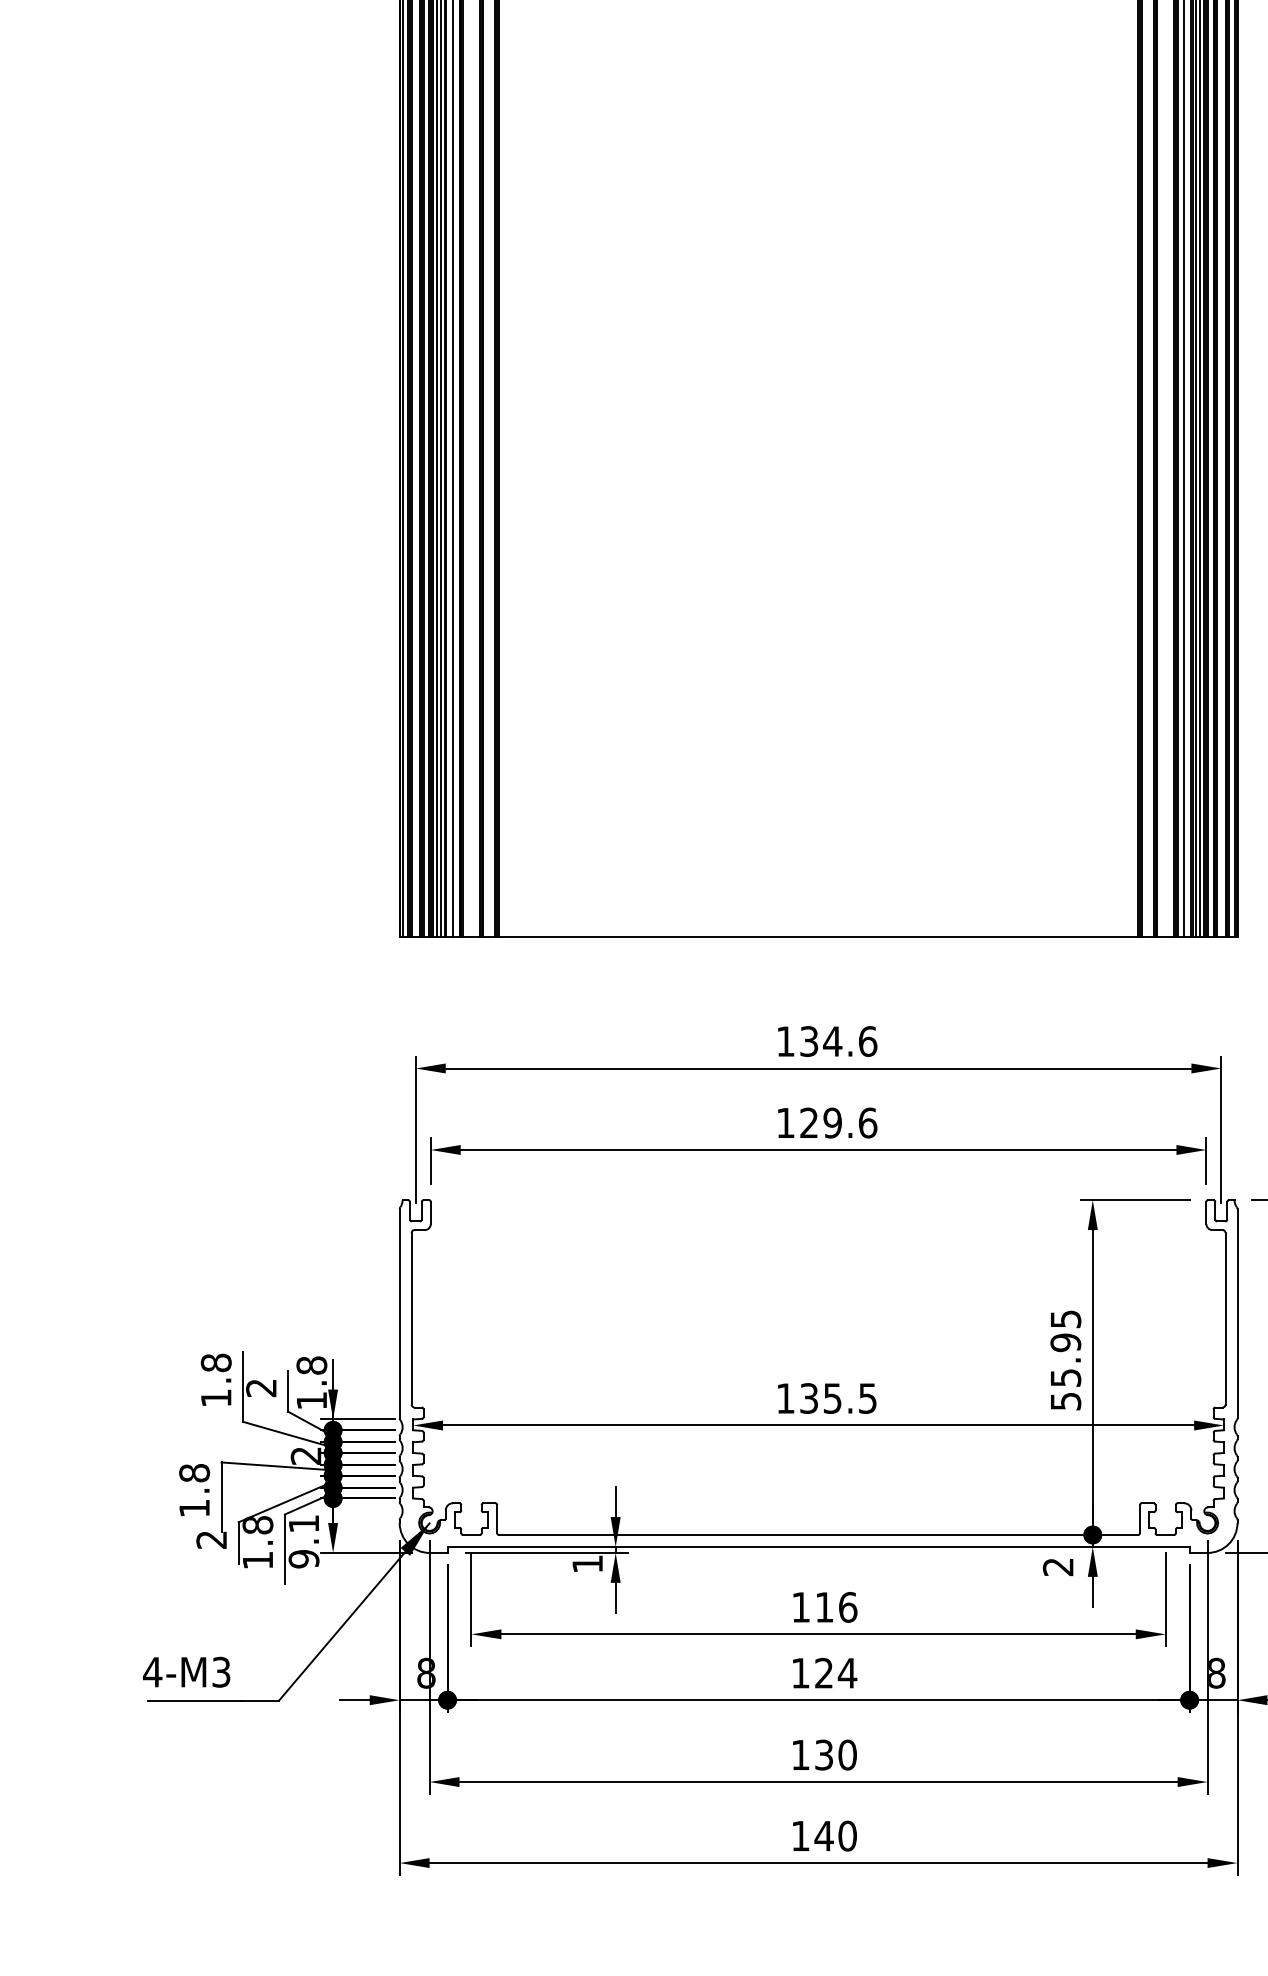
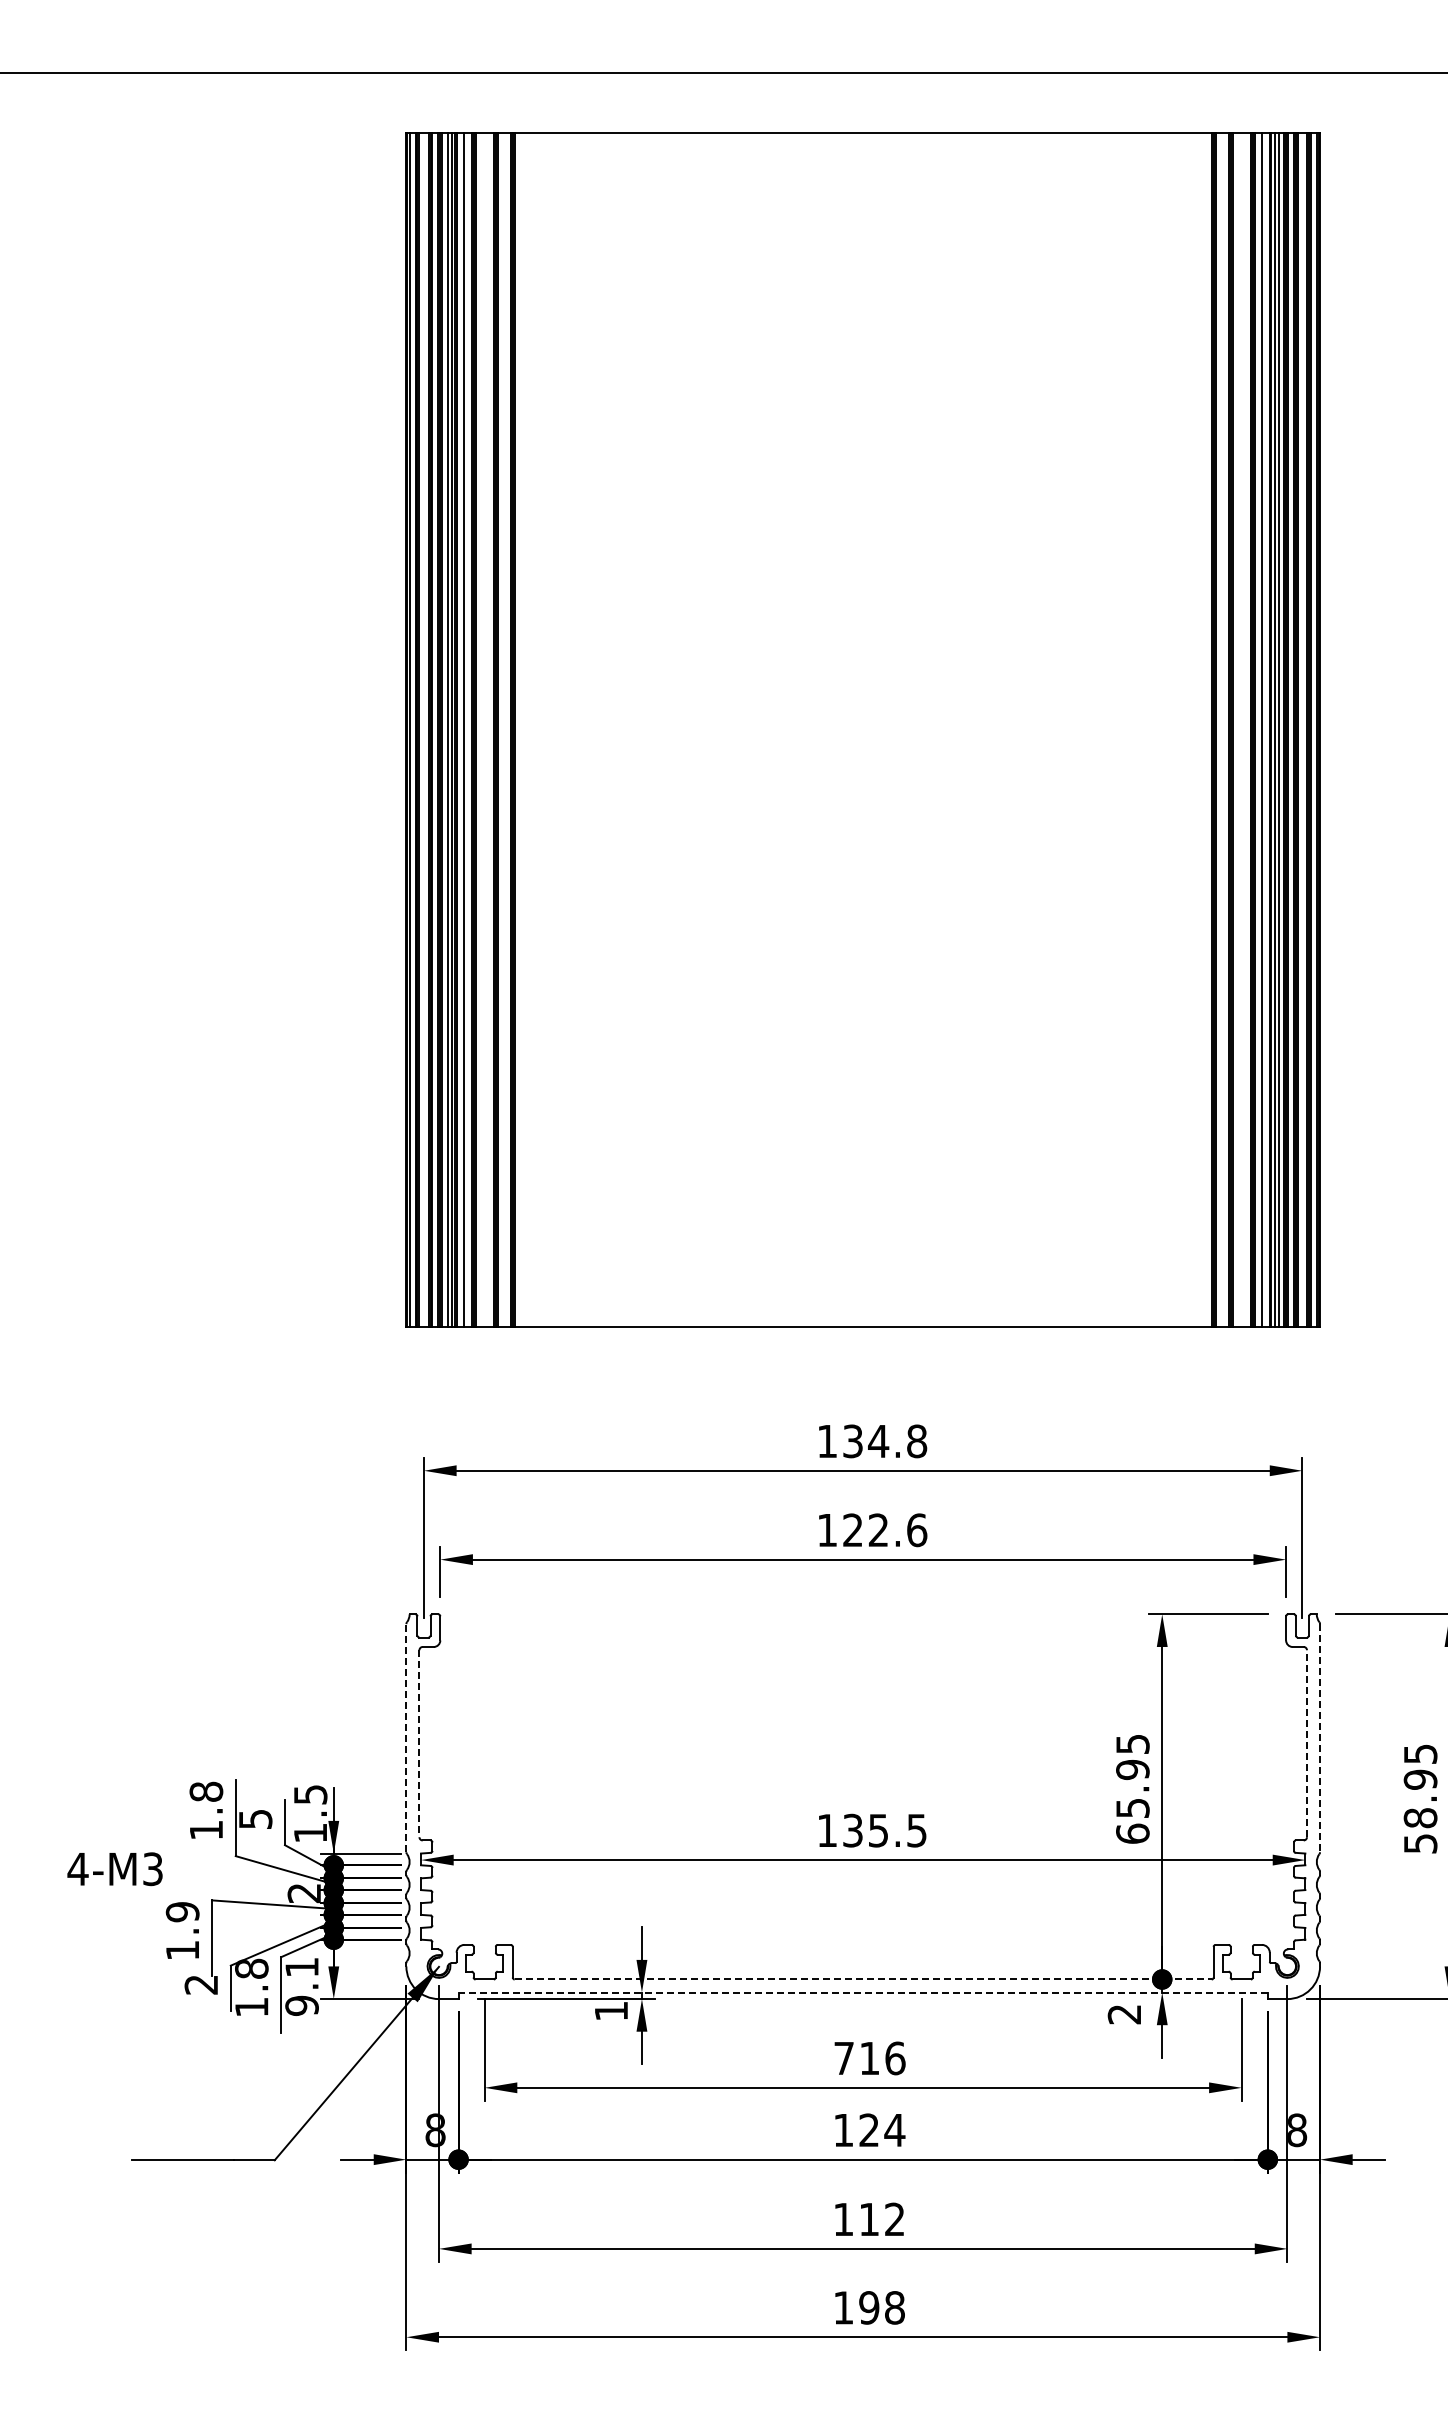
text: (868, 1041) -> (917, 1441), 134.6 -> 134.8
text: (832, 1123) -> (878, 1530), 129.6 -> 122.6
line: (399, 1313) -> (406, 1737), solid -> dashed
line: (1237, 1314) -> (1320, 1738), solid -> dashed
line: (1225, 1318) -> (1306, 1743), solid -> dashed
line: (411, 1319) -> (419, 1744), solid -> dashed
text: (311, 1365) -> (310, 1794), 1.8 -> 1.5
text: (261, 1388) -> (255, 1819), 2 -> 5
text: (1065, 1401) -> (1132, 1833), 55.95 -> 65.95
text: (194, 1473) -> (182, 1912), 1.8 -> 1.9
line: (818, 1534) -> (863, 1979), solid -> dashed
line: (818, 1546) -> (863, 1992), solid -> dashed
text: (800, 1607) -> (843, 2058), 116 -> 716
text: (186, 1672) -> (114, 1869), moved
text: (836, 1755) -> (882, 2219), 130 -> 112
text: (835, 1835) -> (881, 2307), 140 -> 198

